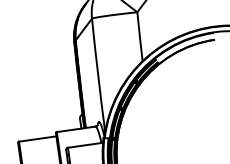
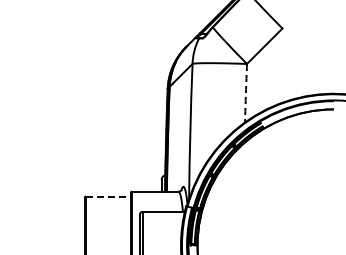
arc: (139, 37) -> (245, 93), solid -> dashed
line: (37, 138) -> (108, 196), solid -> dashed

